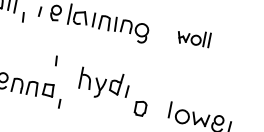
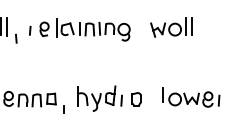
part: (193, 38) -> (171, 27), size x1.43
line: (56, 60) -> (53, 71), removed
part: (103, 84) -> (99, 98), moved

